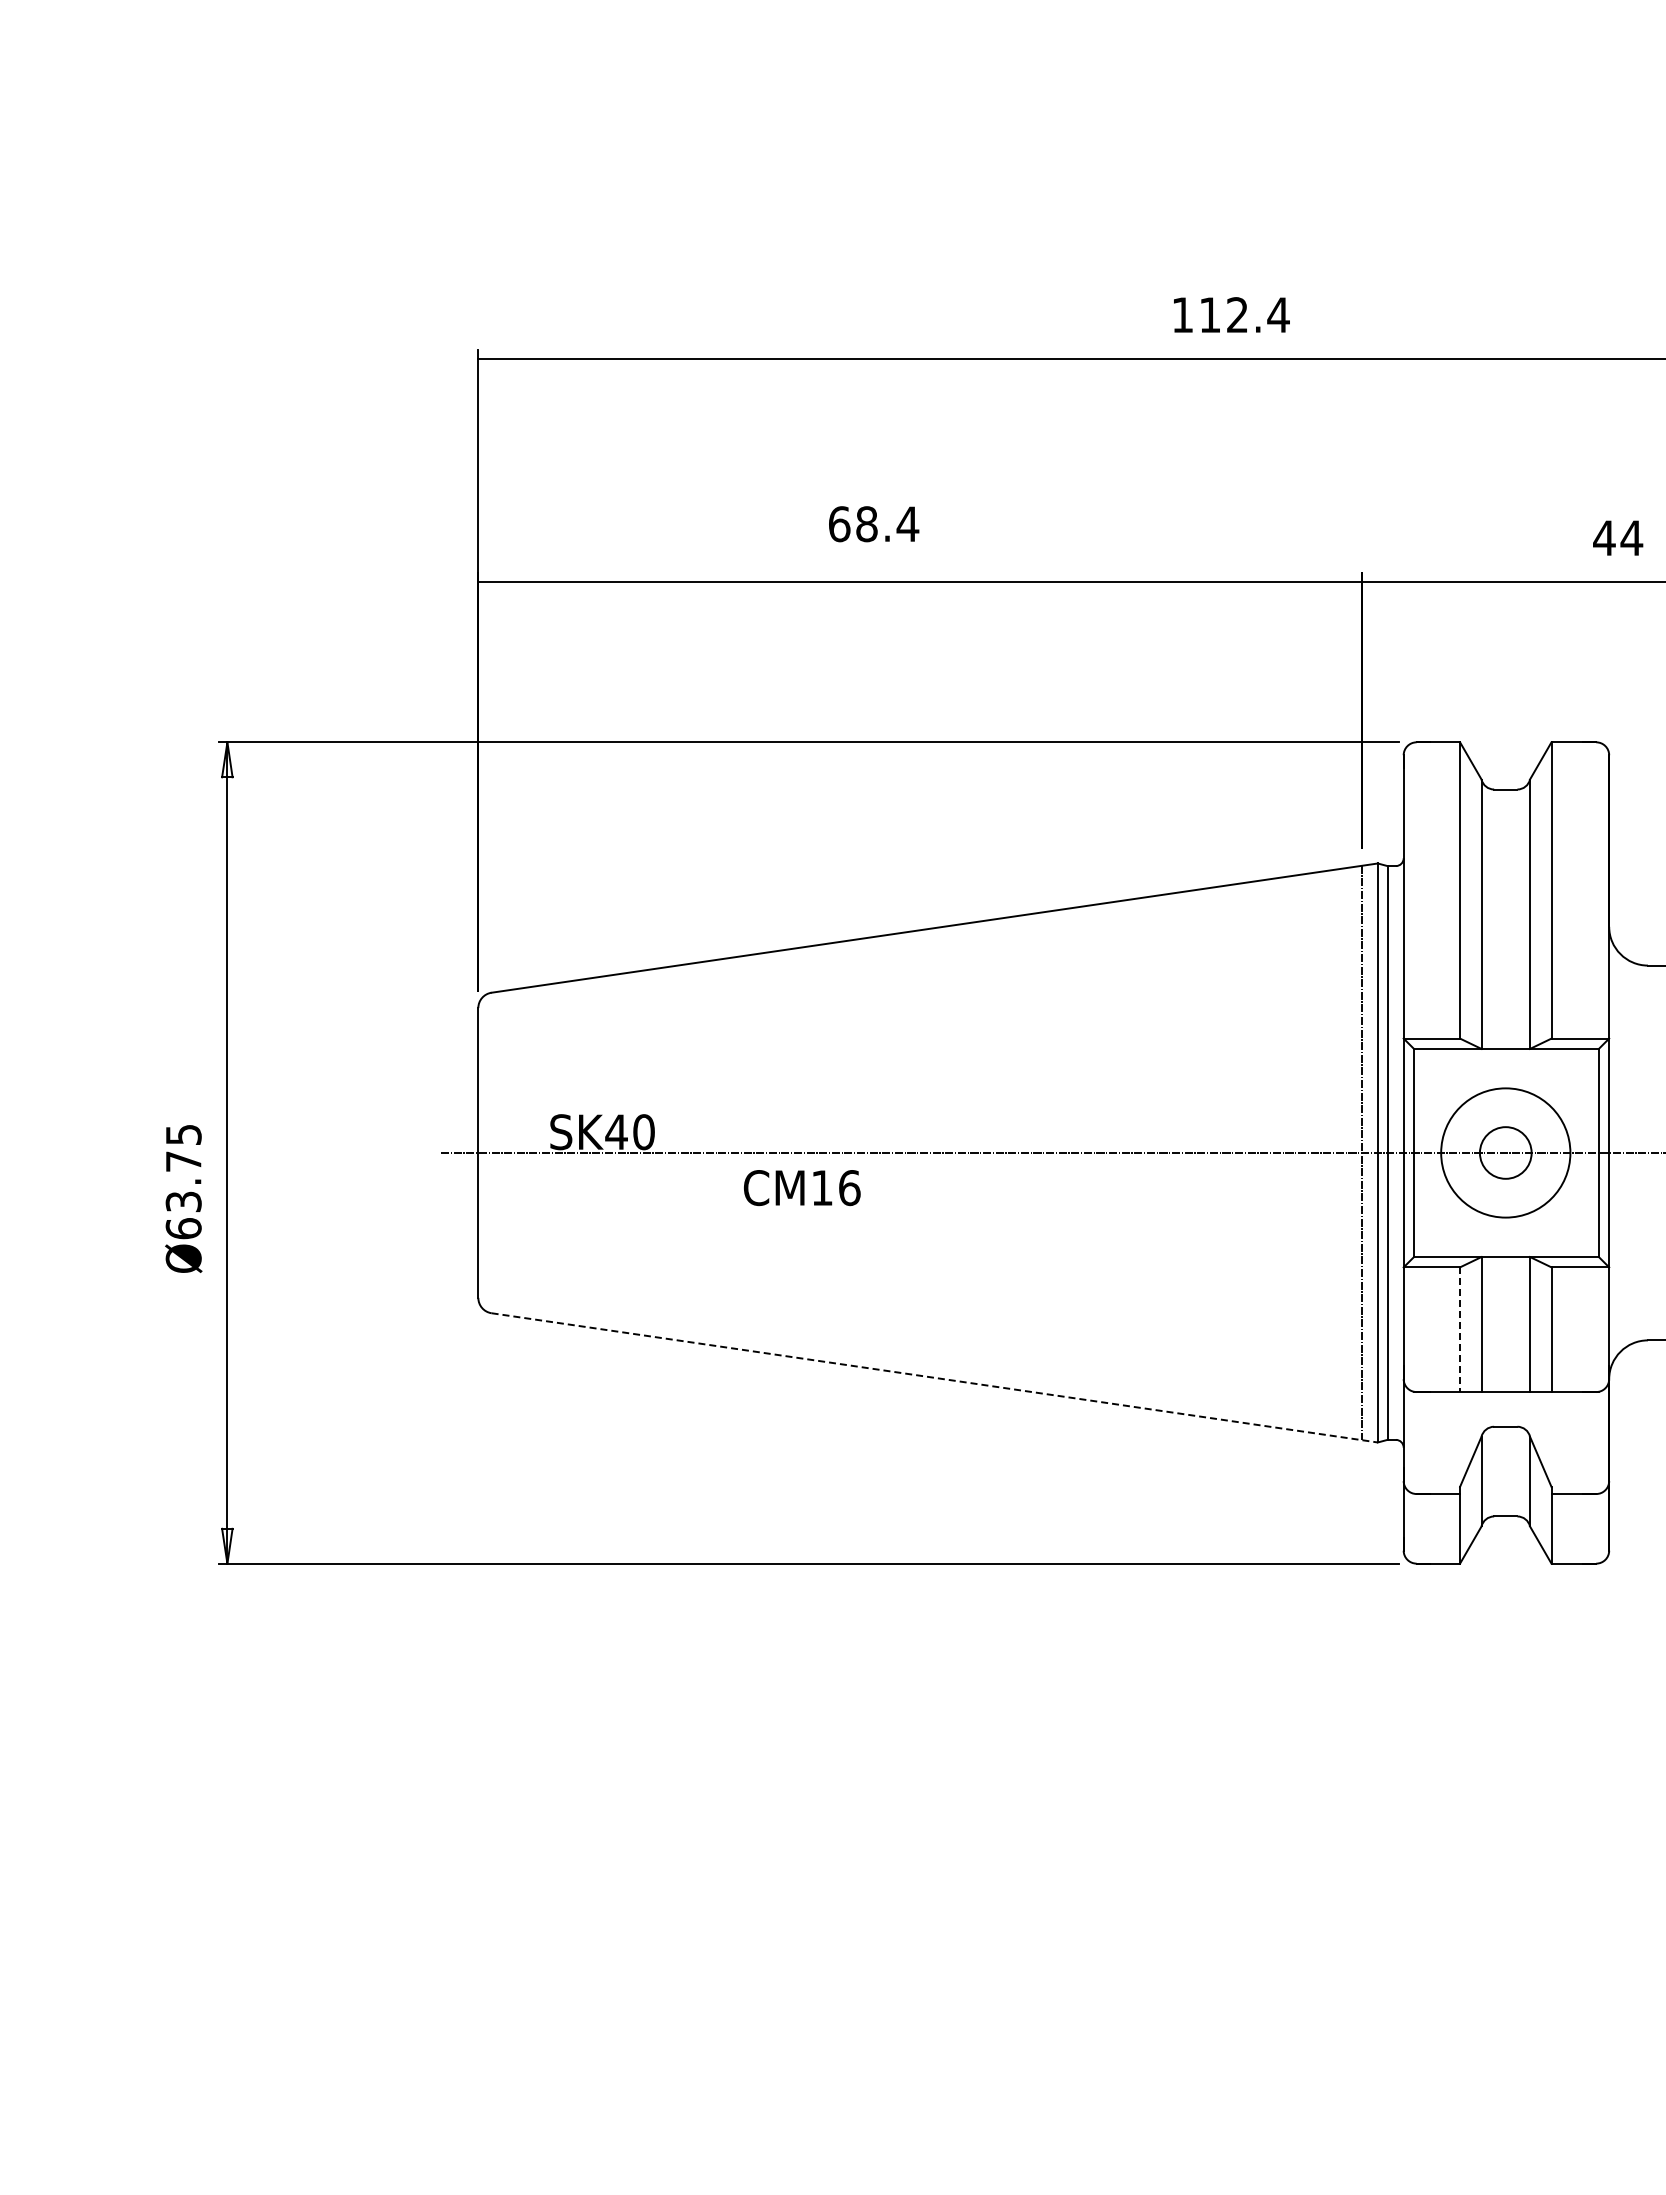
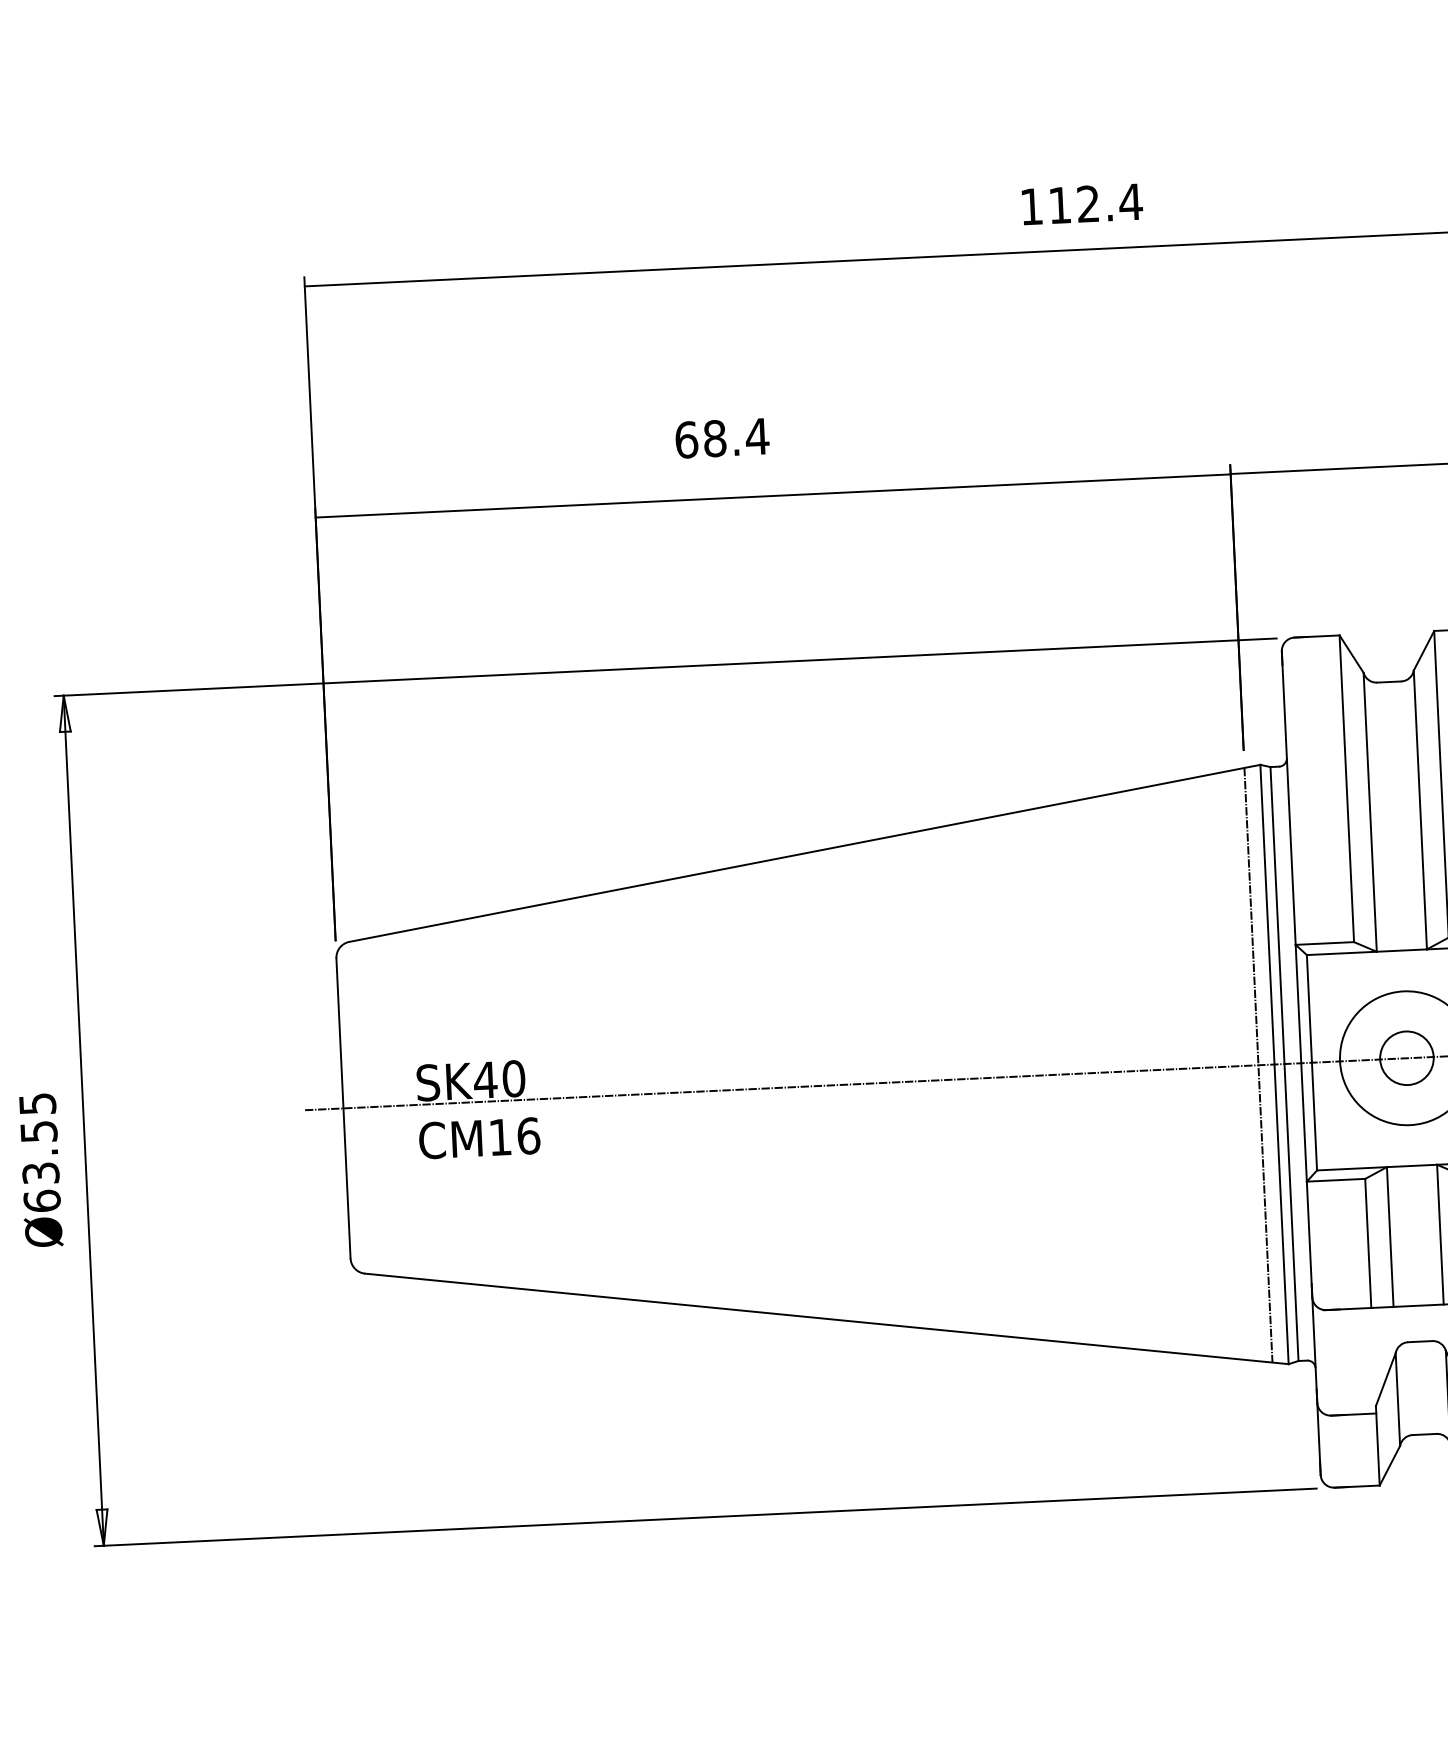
text: (183, 1161) -> (38, 1131), Ø63.75 -> Ø63.55
text: (802, 1188) -> (479, 1138), moved
line: (1460, 1330) -> (1368, 1244), dashed -> solid
line: (934, 1377) -> (826, 1318), dashed -> solid

